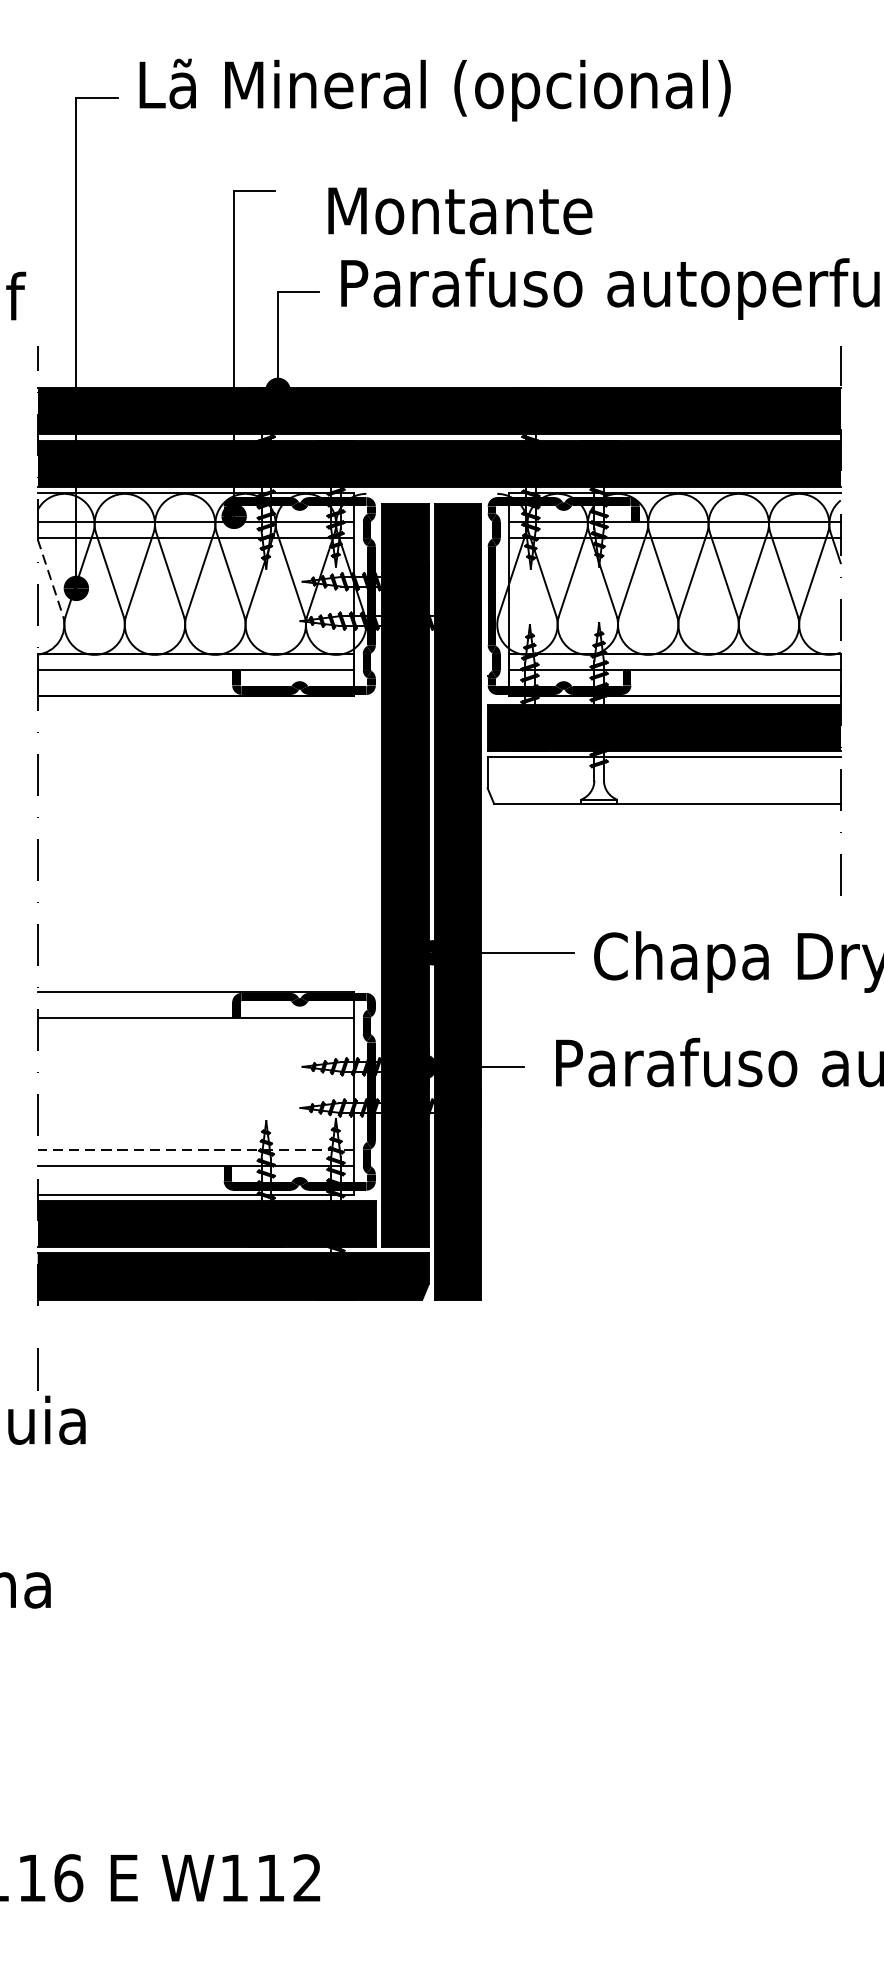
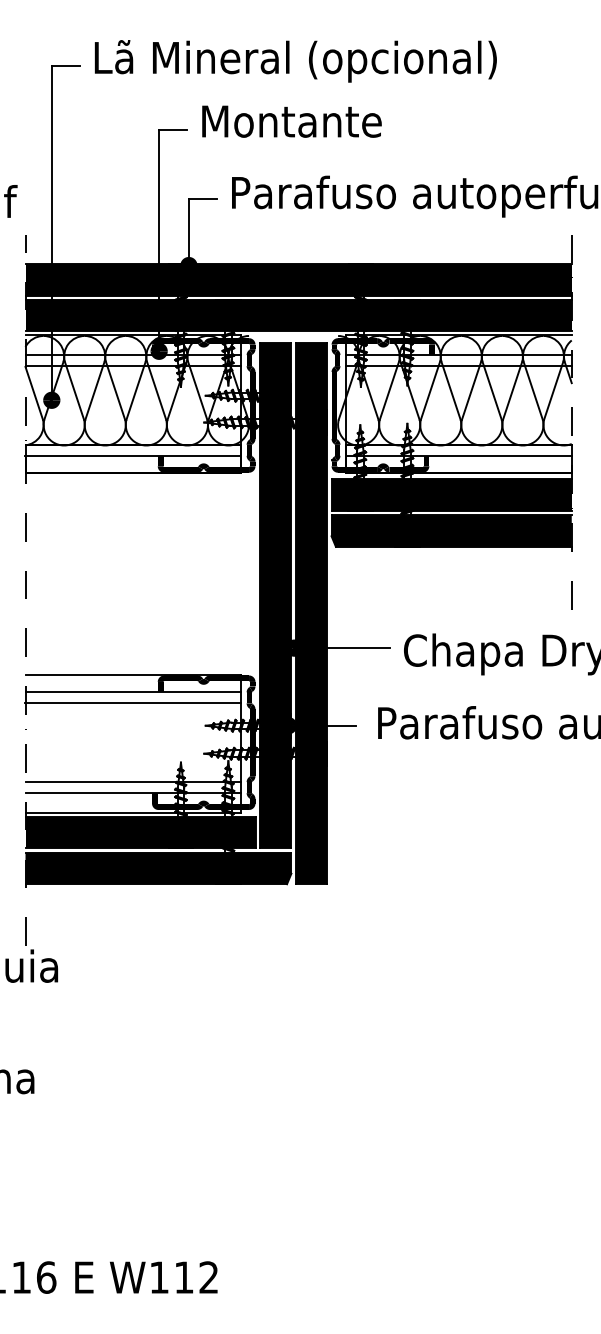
text: (459, 210) -> (291, 121), moved
line: (50, 578) -> (34, 393), dashed -> solid
fill: (663, 779) -> (451, 530), added
line: (195, 1034) -> (132, 703), added
line: (196, 1150) -> (133, 782), dashed -> solid

